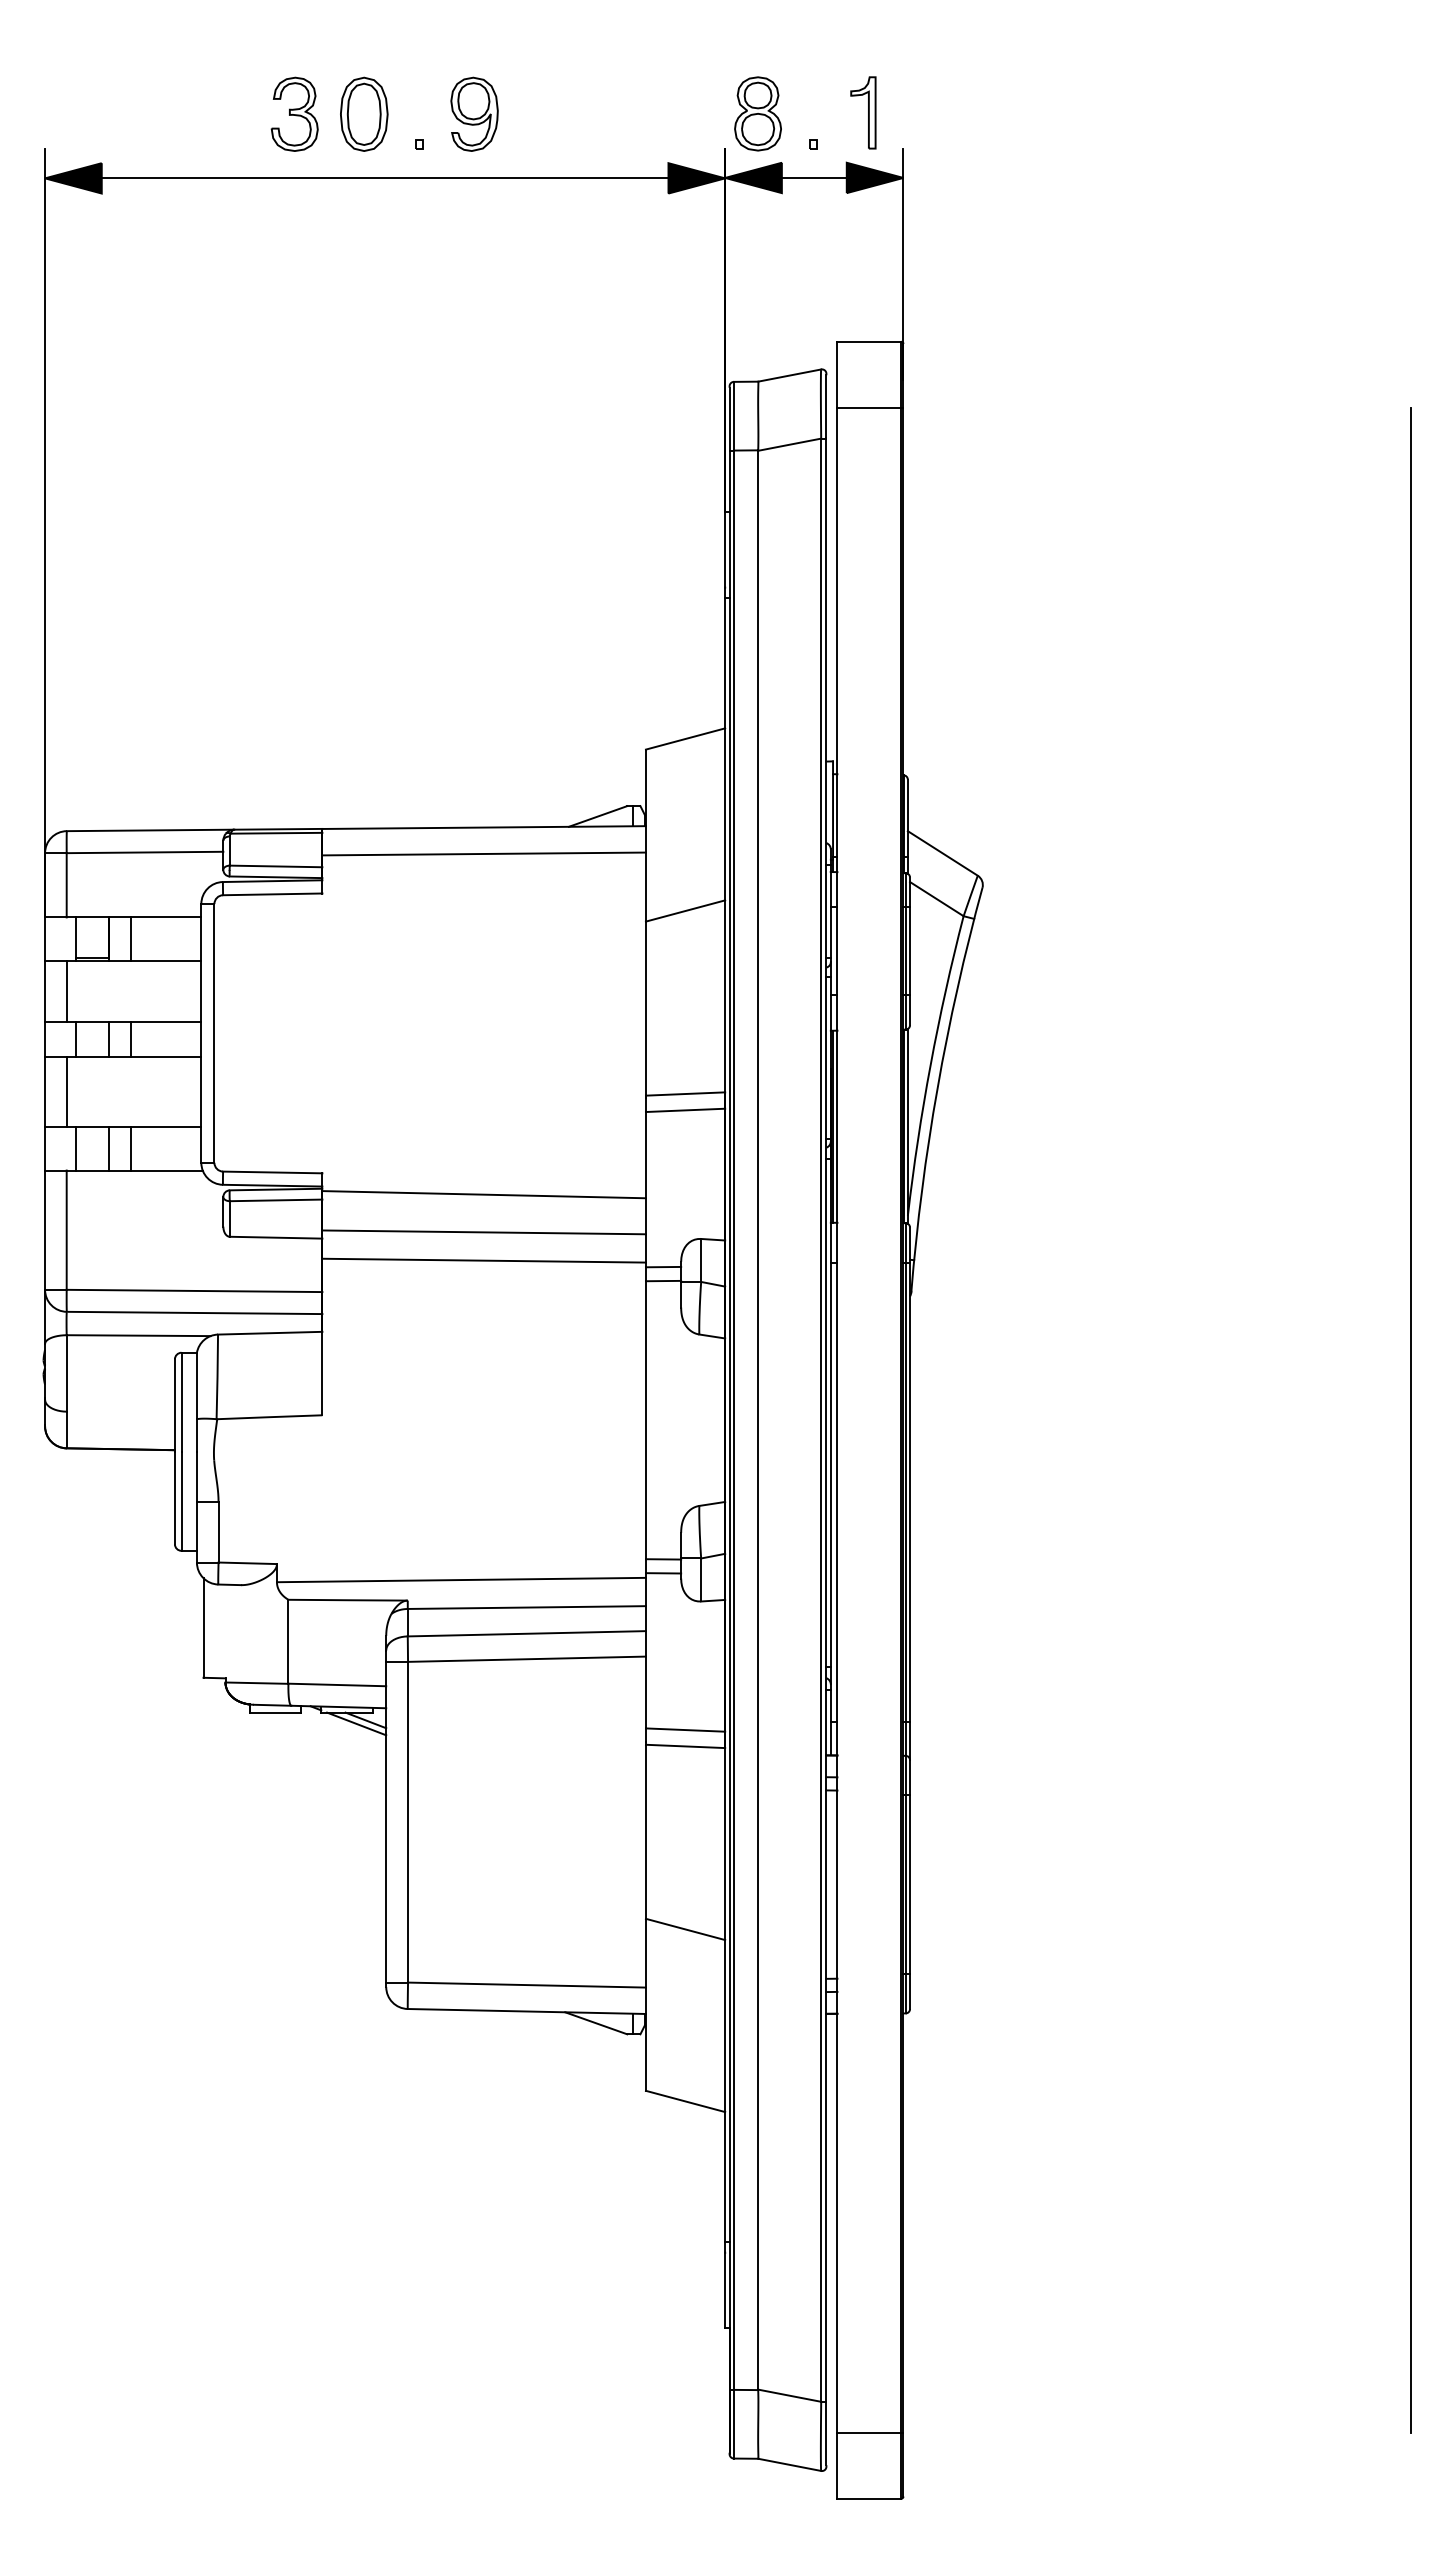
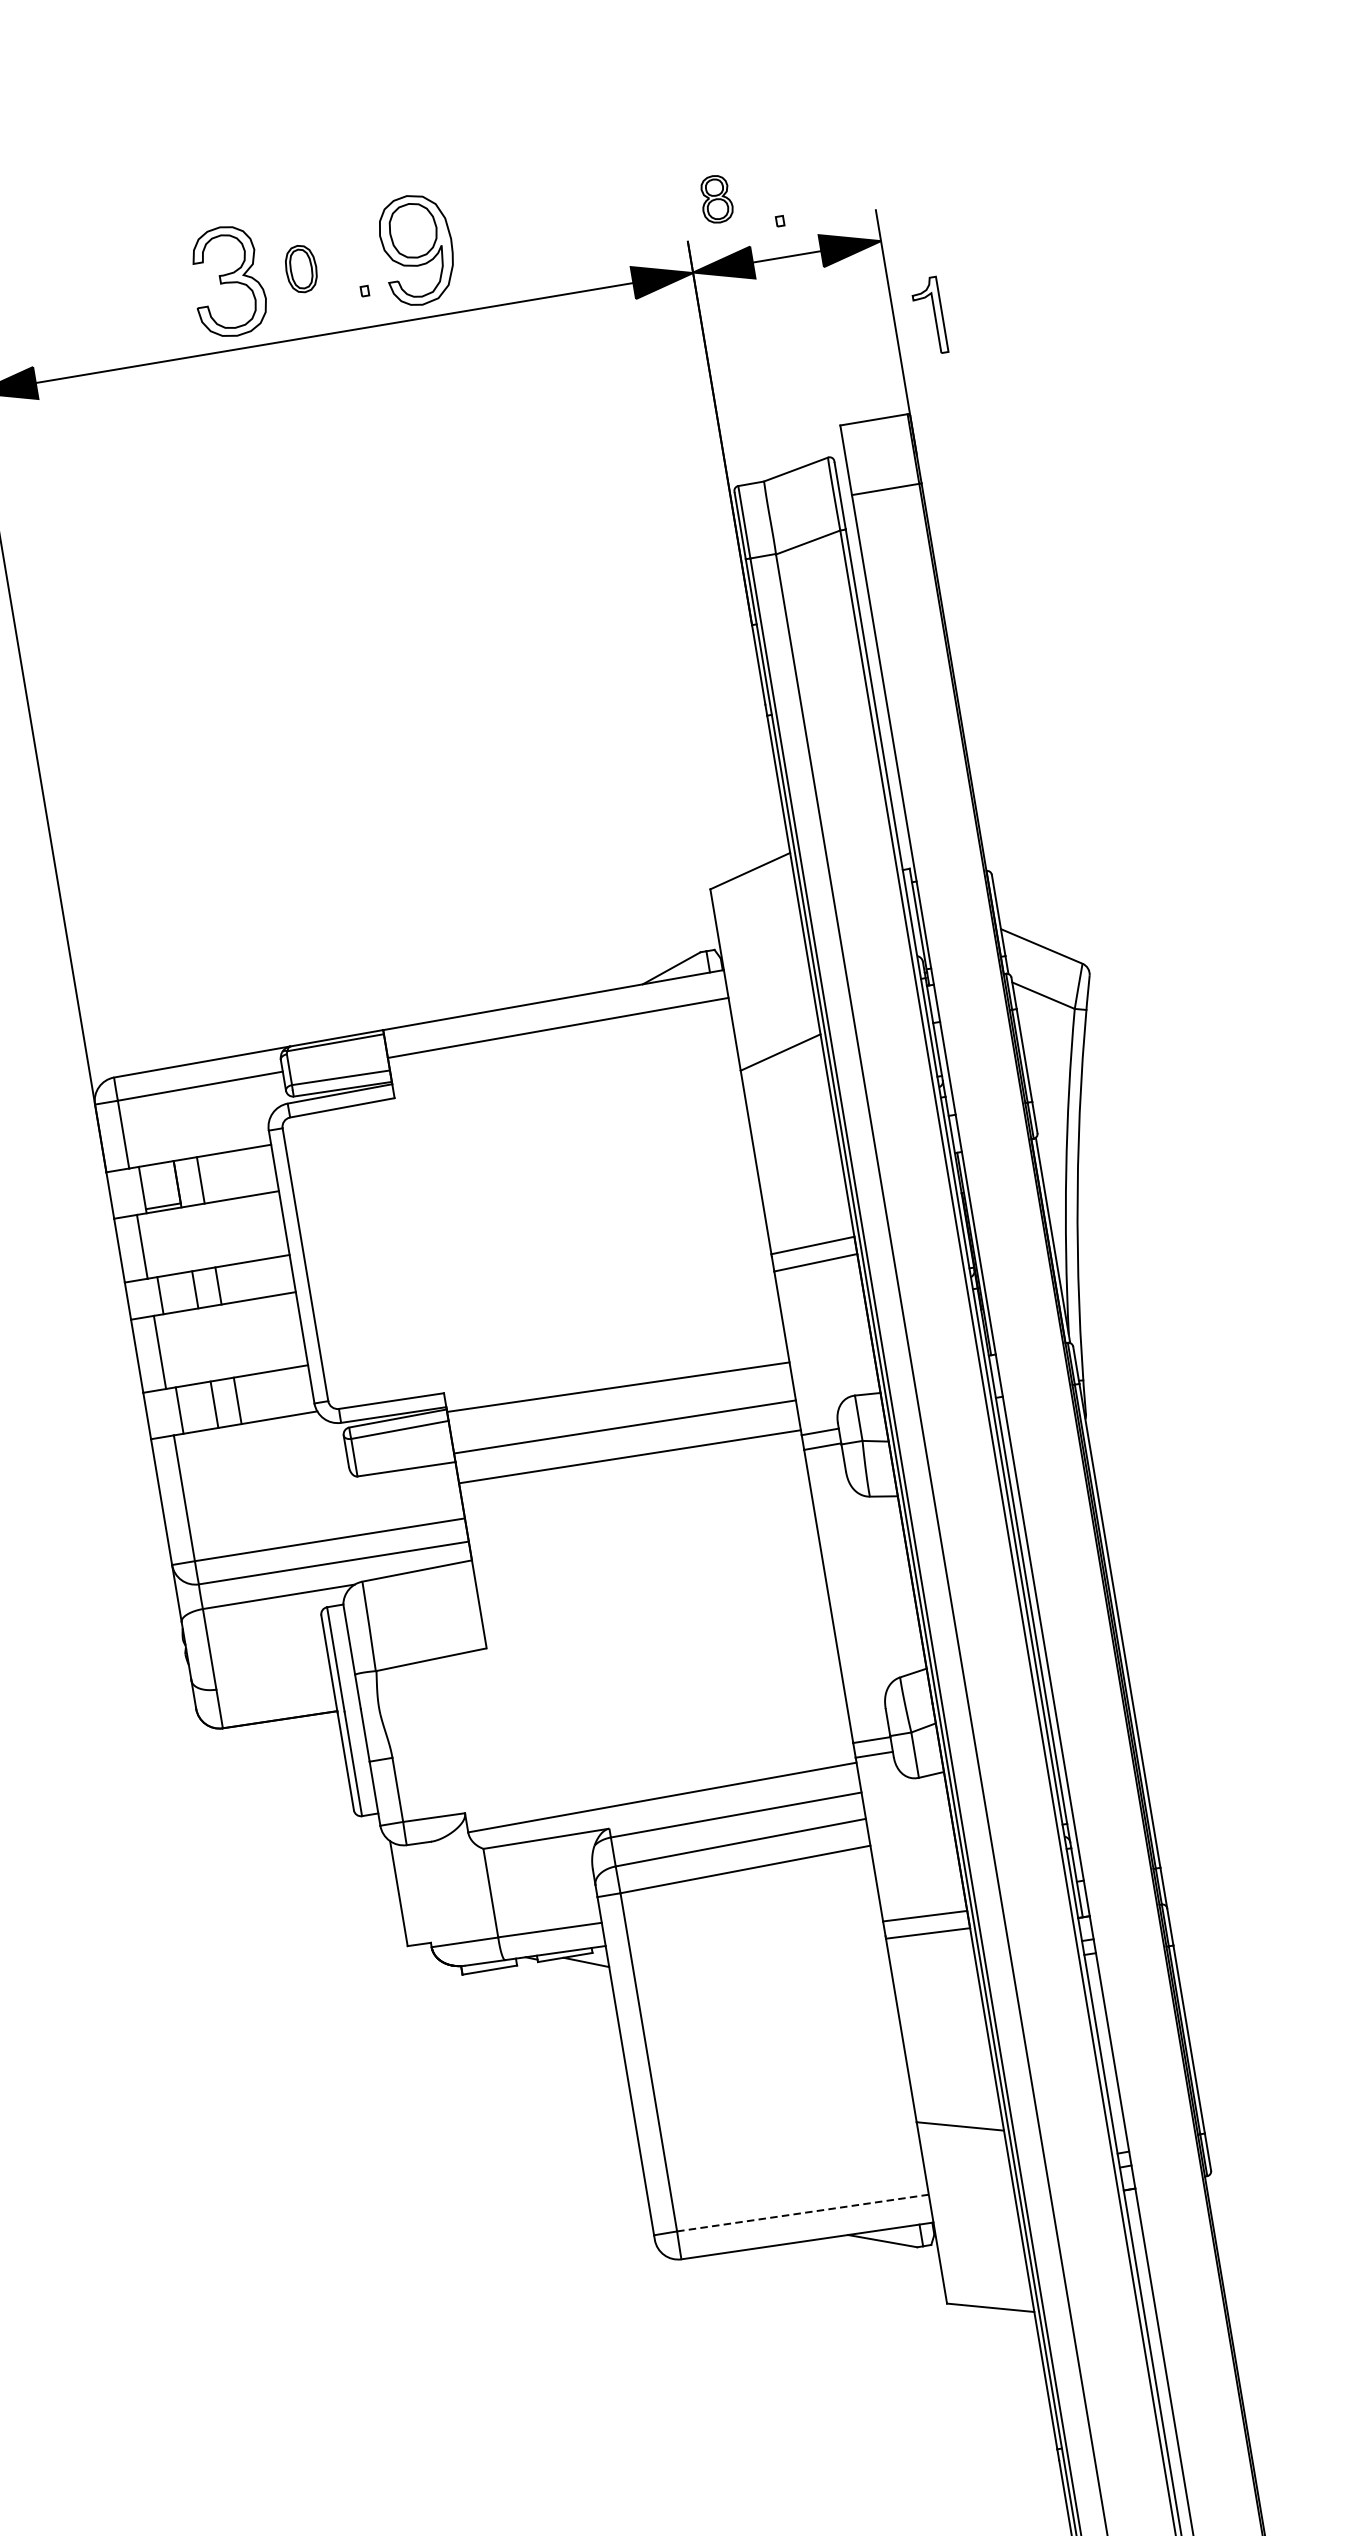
part: (863, 112) -> (929, 316), moved
part: (294, 113) -> (227, 280), size x1.4
part: (364, 113) -> (301, 268), size x0.6
part: (474, 113) -> (417, 248), size x1.4
part: (757, 113) -> (715, 198), size x0.6
line: (356, 1723) -> (577, 1967), removed
line: (526, 1985) -> (802, 2213), solid -> dashed

